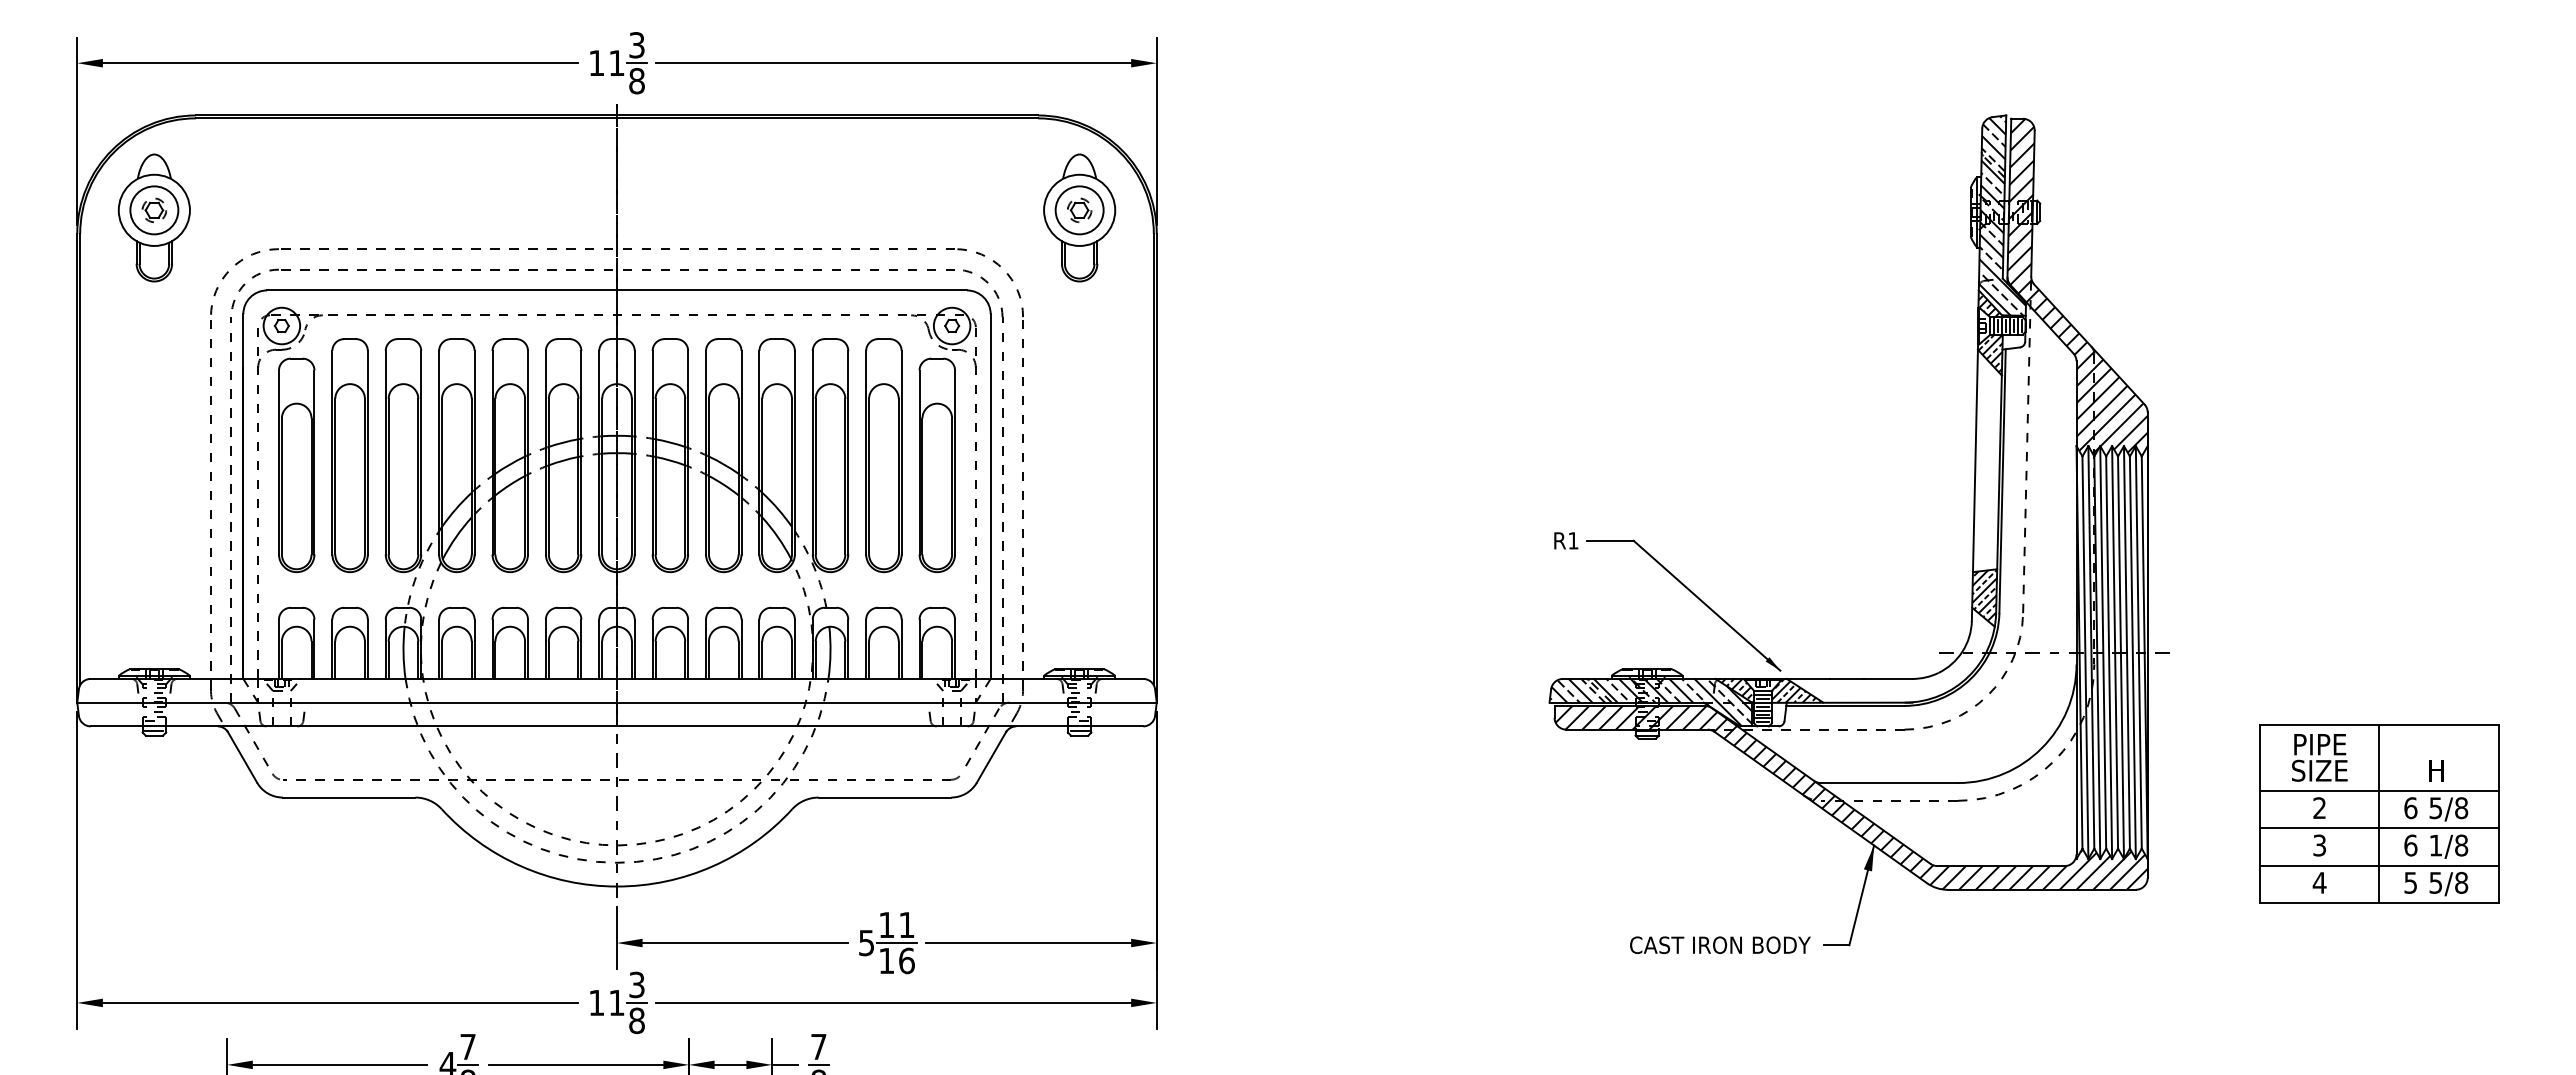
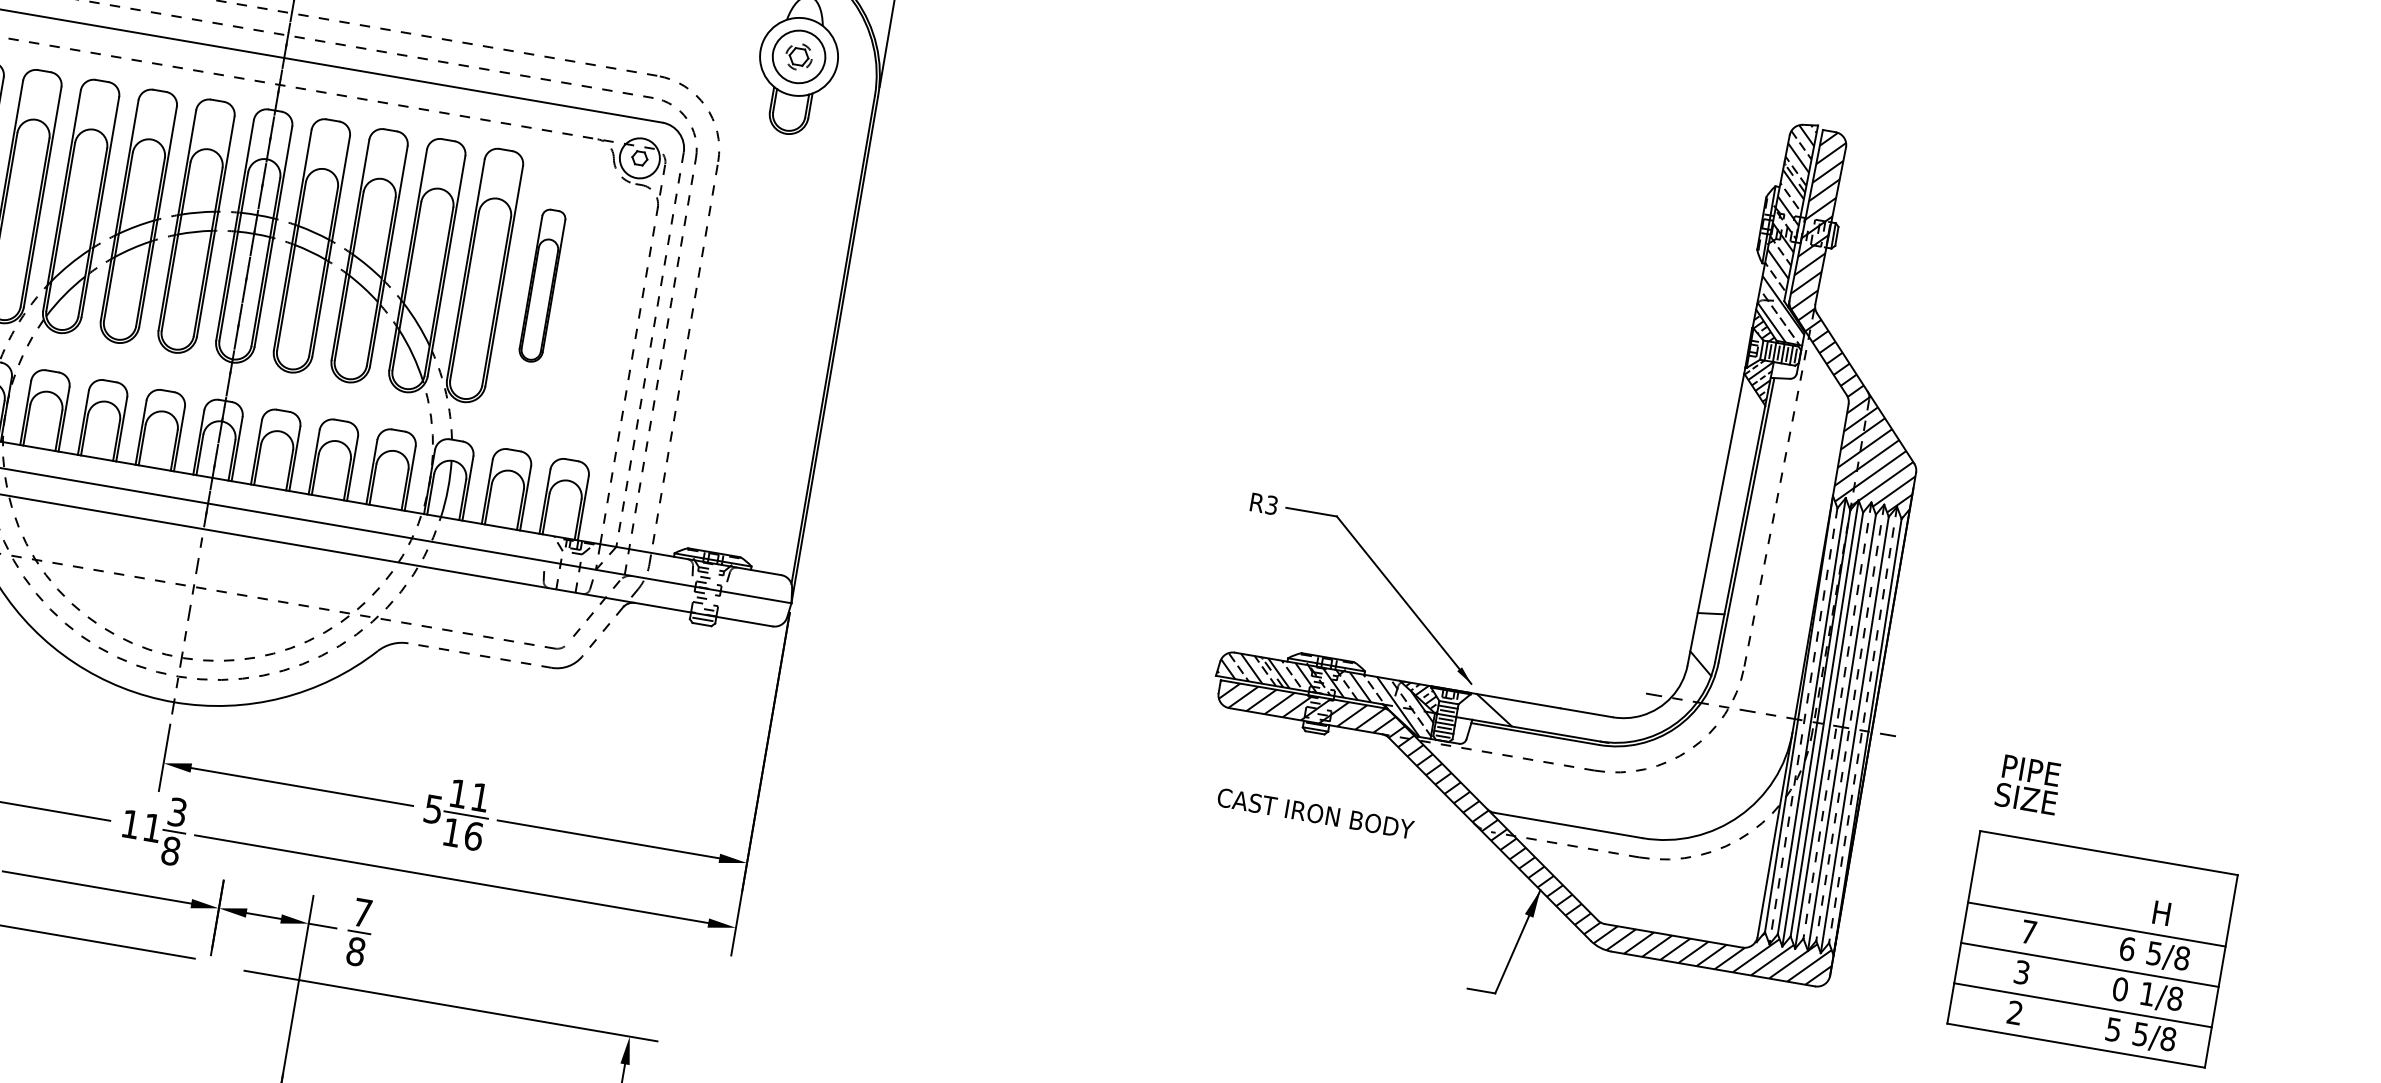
part: (883, 455) -> (541, 285), size x0.6
part: (936, 465) -> (597, 306), removed
line: (990, 497) -> (649, 350), solid -> dashed
text: (1573, 540) -> (1271, 504), R1 -> R3
hatch: (1984, 596) -> (1705, 641), removed
line: (2115, 647) -> (1837, 720), solid -> dashed
line: (2126, 647) -> (1849, 722), solid -> dashed
line: (2138, 647) -> (1862, 725), solid -> dashed
line: (2085, 658) -> (1803, 727), solid -> dashed
hatch: (1795, 690) -> (1484, 708), removed
line: (991, 757) -> (602, 631), solid -> dashed
text: (2319, 757) -> (2028, 784), moved
line: (884, 797) -> (479, 655), solid -> dashed
text: (2319, 807) -> (2028, 931), 2 -> 7
line: (2379, 813) -> (2092, 948), removed
text: (2410, 845) -> (2120, 989), 6 -> 0
text: (2319, 882) -> (2014, 1012), 4 -> 2
text: (1720, 944) -> (1316, 812), moved

